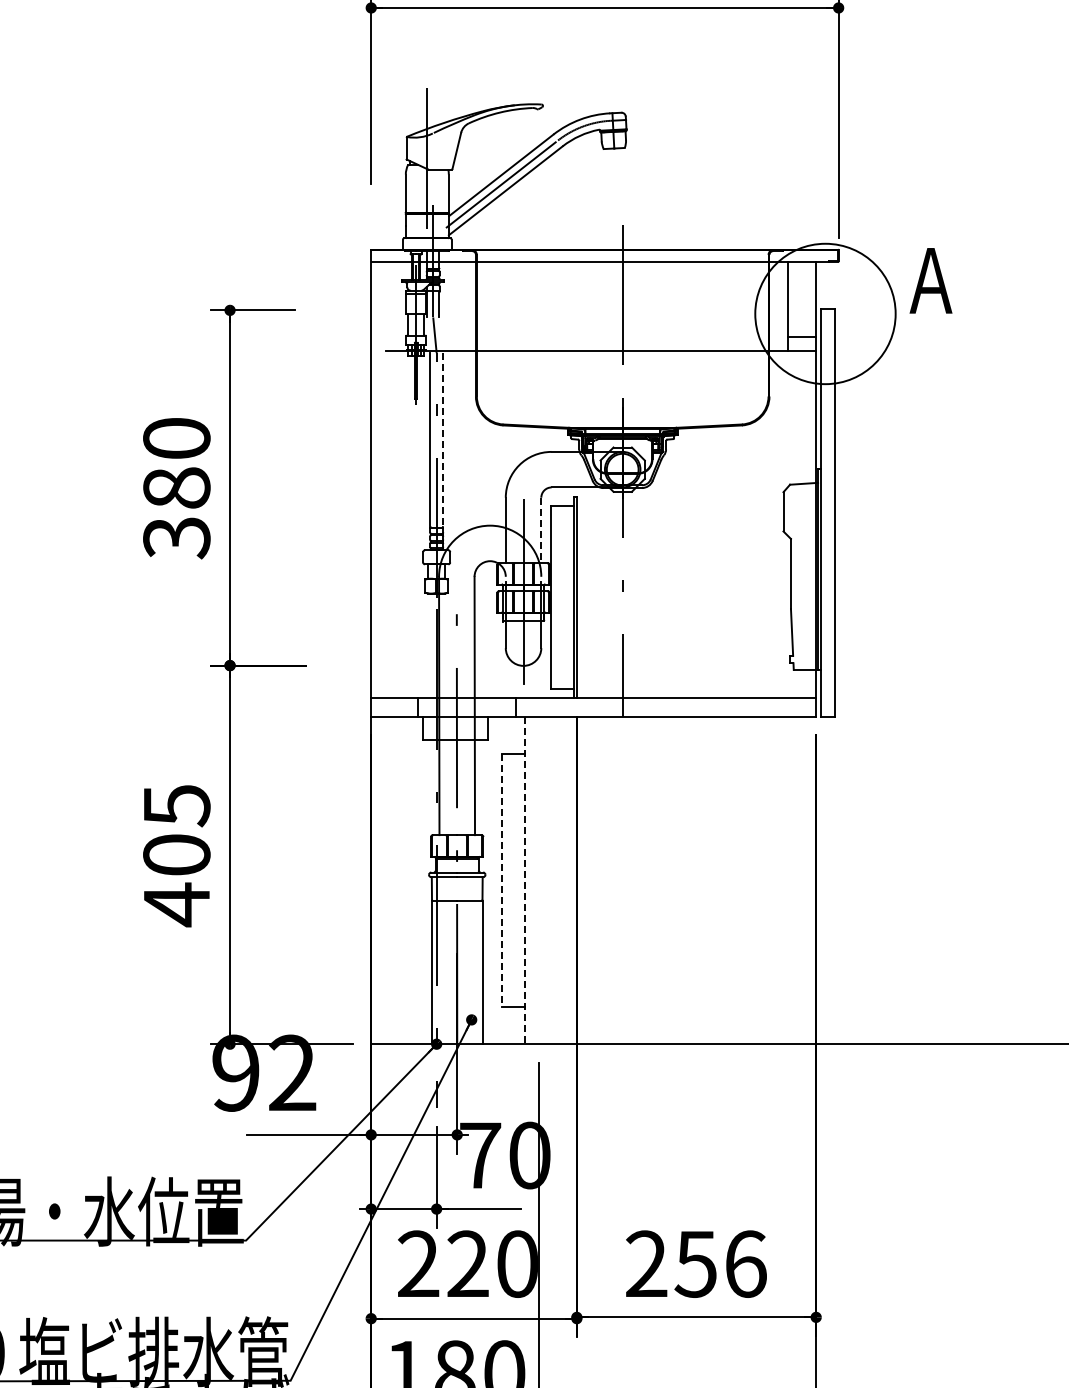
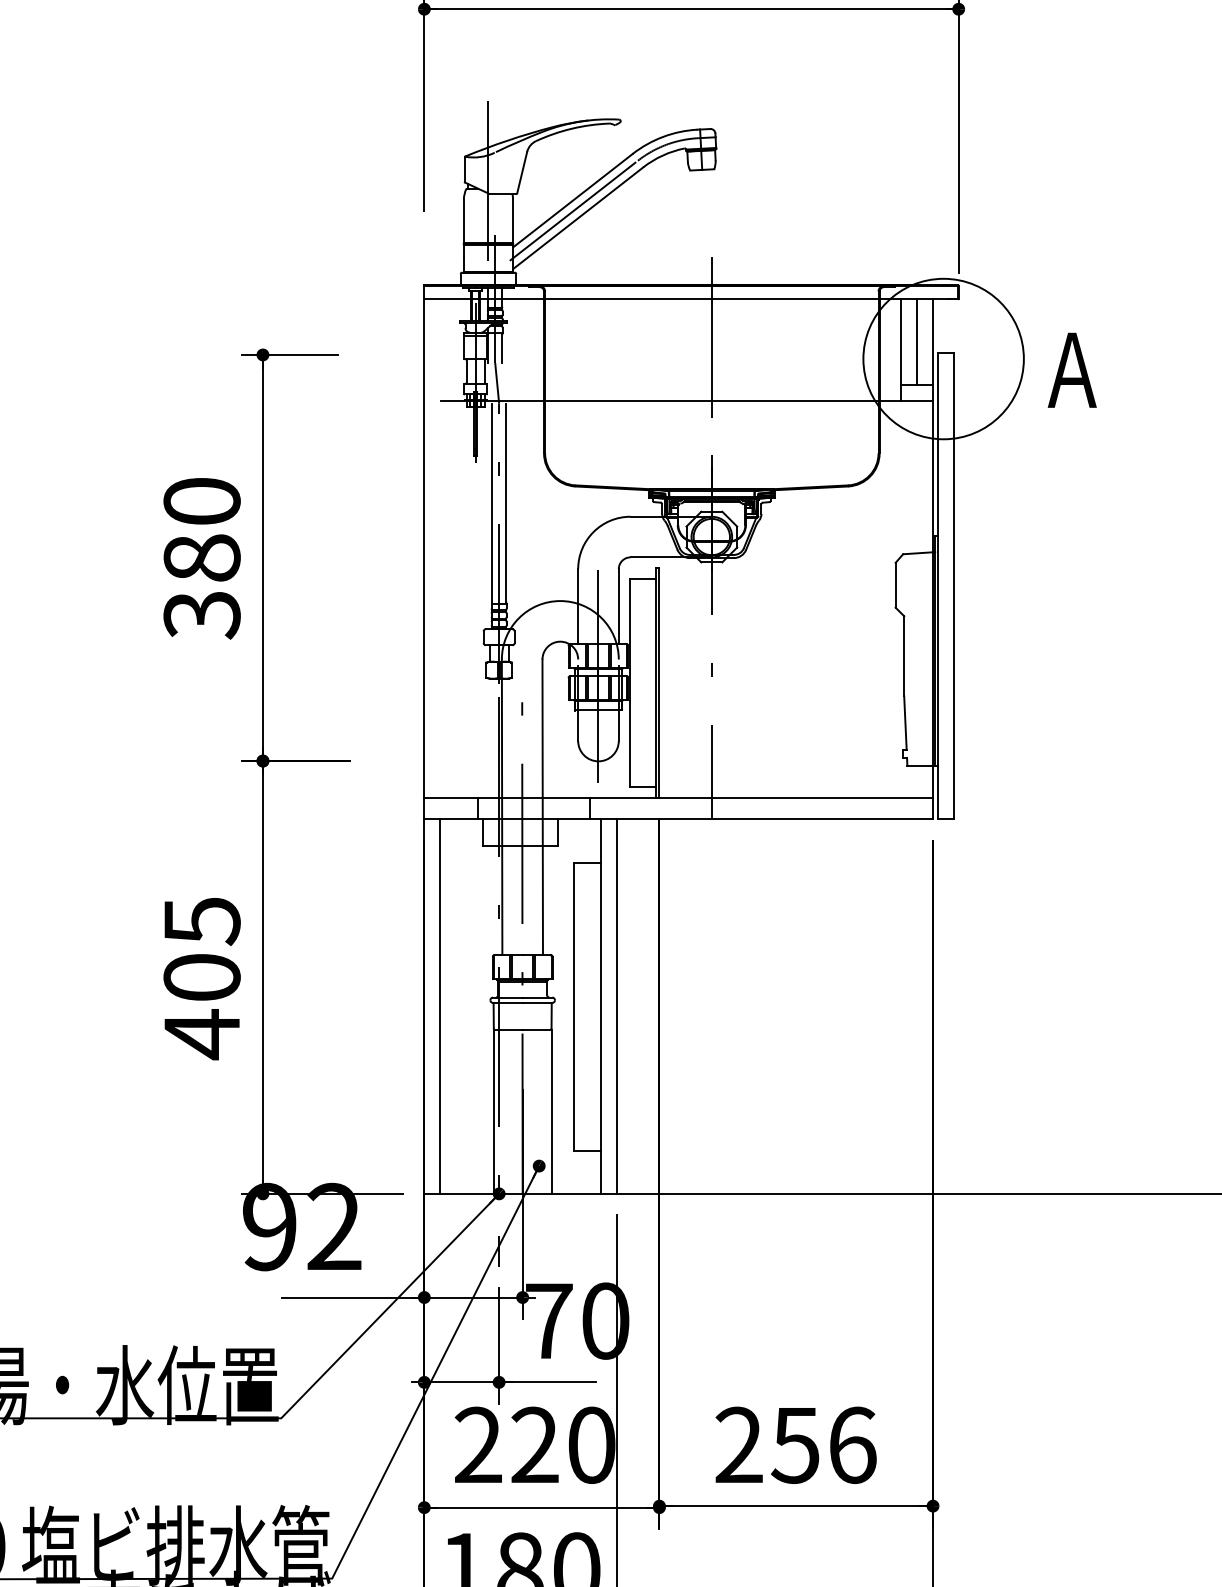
text: (930, 280) -> (1071, 369), moved
line: (802, 298) -> (917, 341), added
line: (442, 440) -> (505, 503), dashed -> solid
line: (541, 530) -> (619, 606), dashed -> solid
line: (385, 880) -> (440, 1006), added
line: (525, 880) -> (600, 1006), dashed -> solid
line: (539, 880) -> (616, 1006), added
line: (502, 881) -> (574, 1007), dashed -> solid

